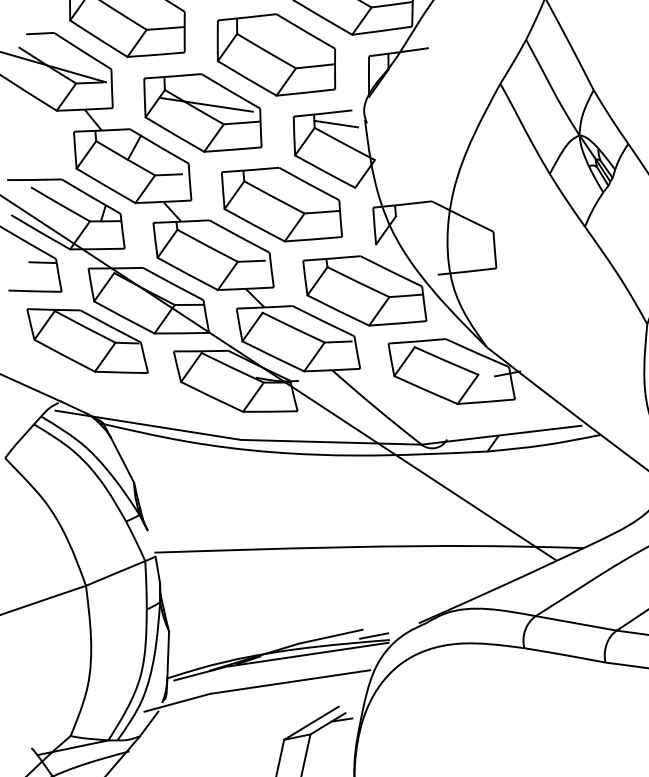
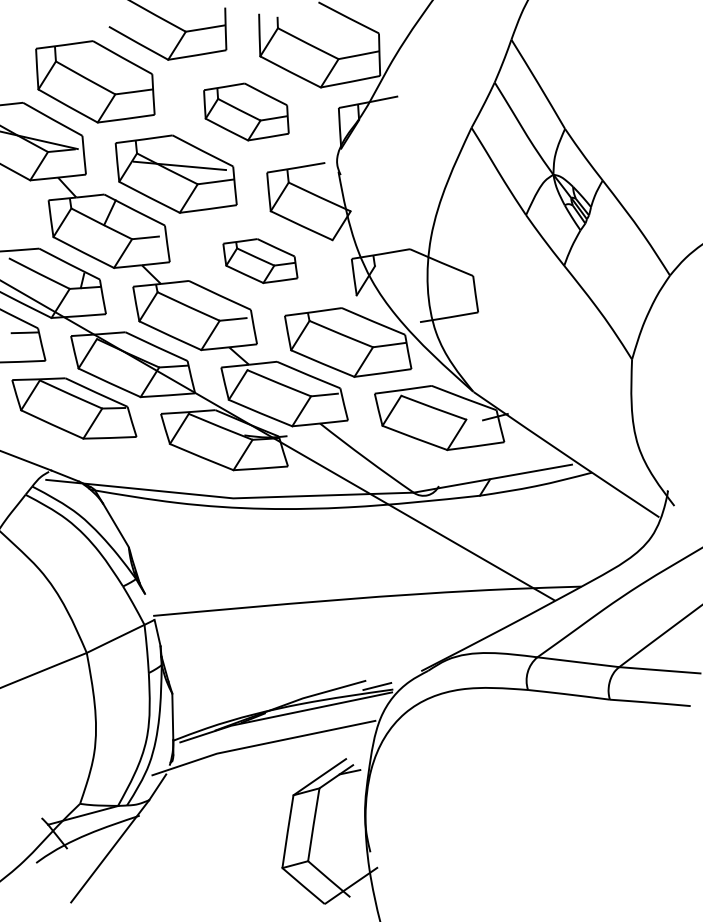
part: (276, 54) -> (246, 111), size x0.7
line: (336, 124) -> (310, 177), removed
part: (282, 204) -> (260, 260), size x0.6

